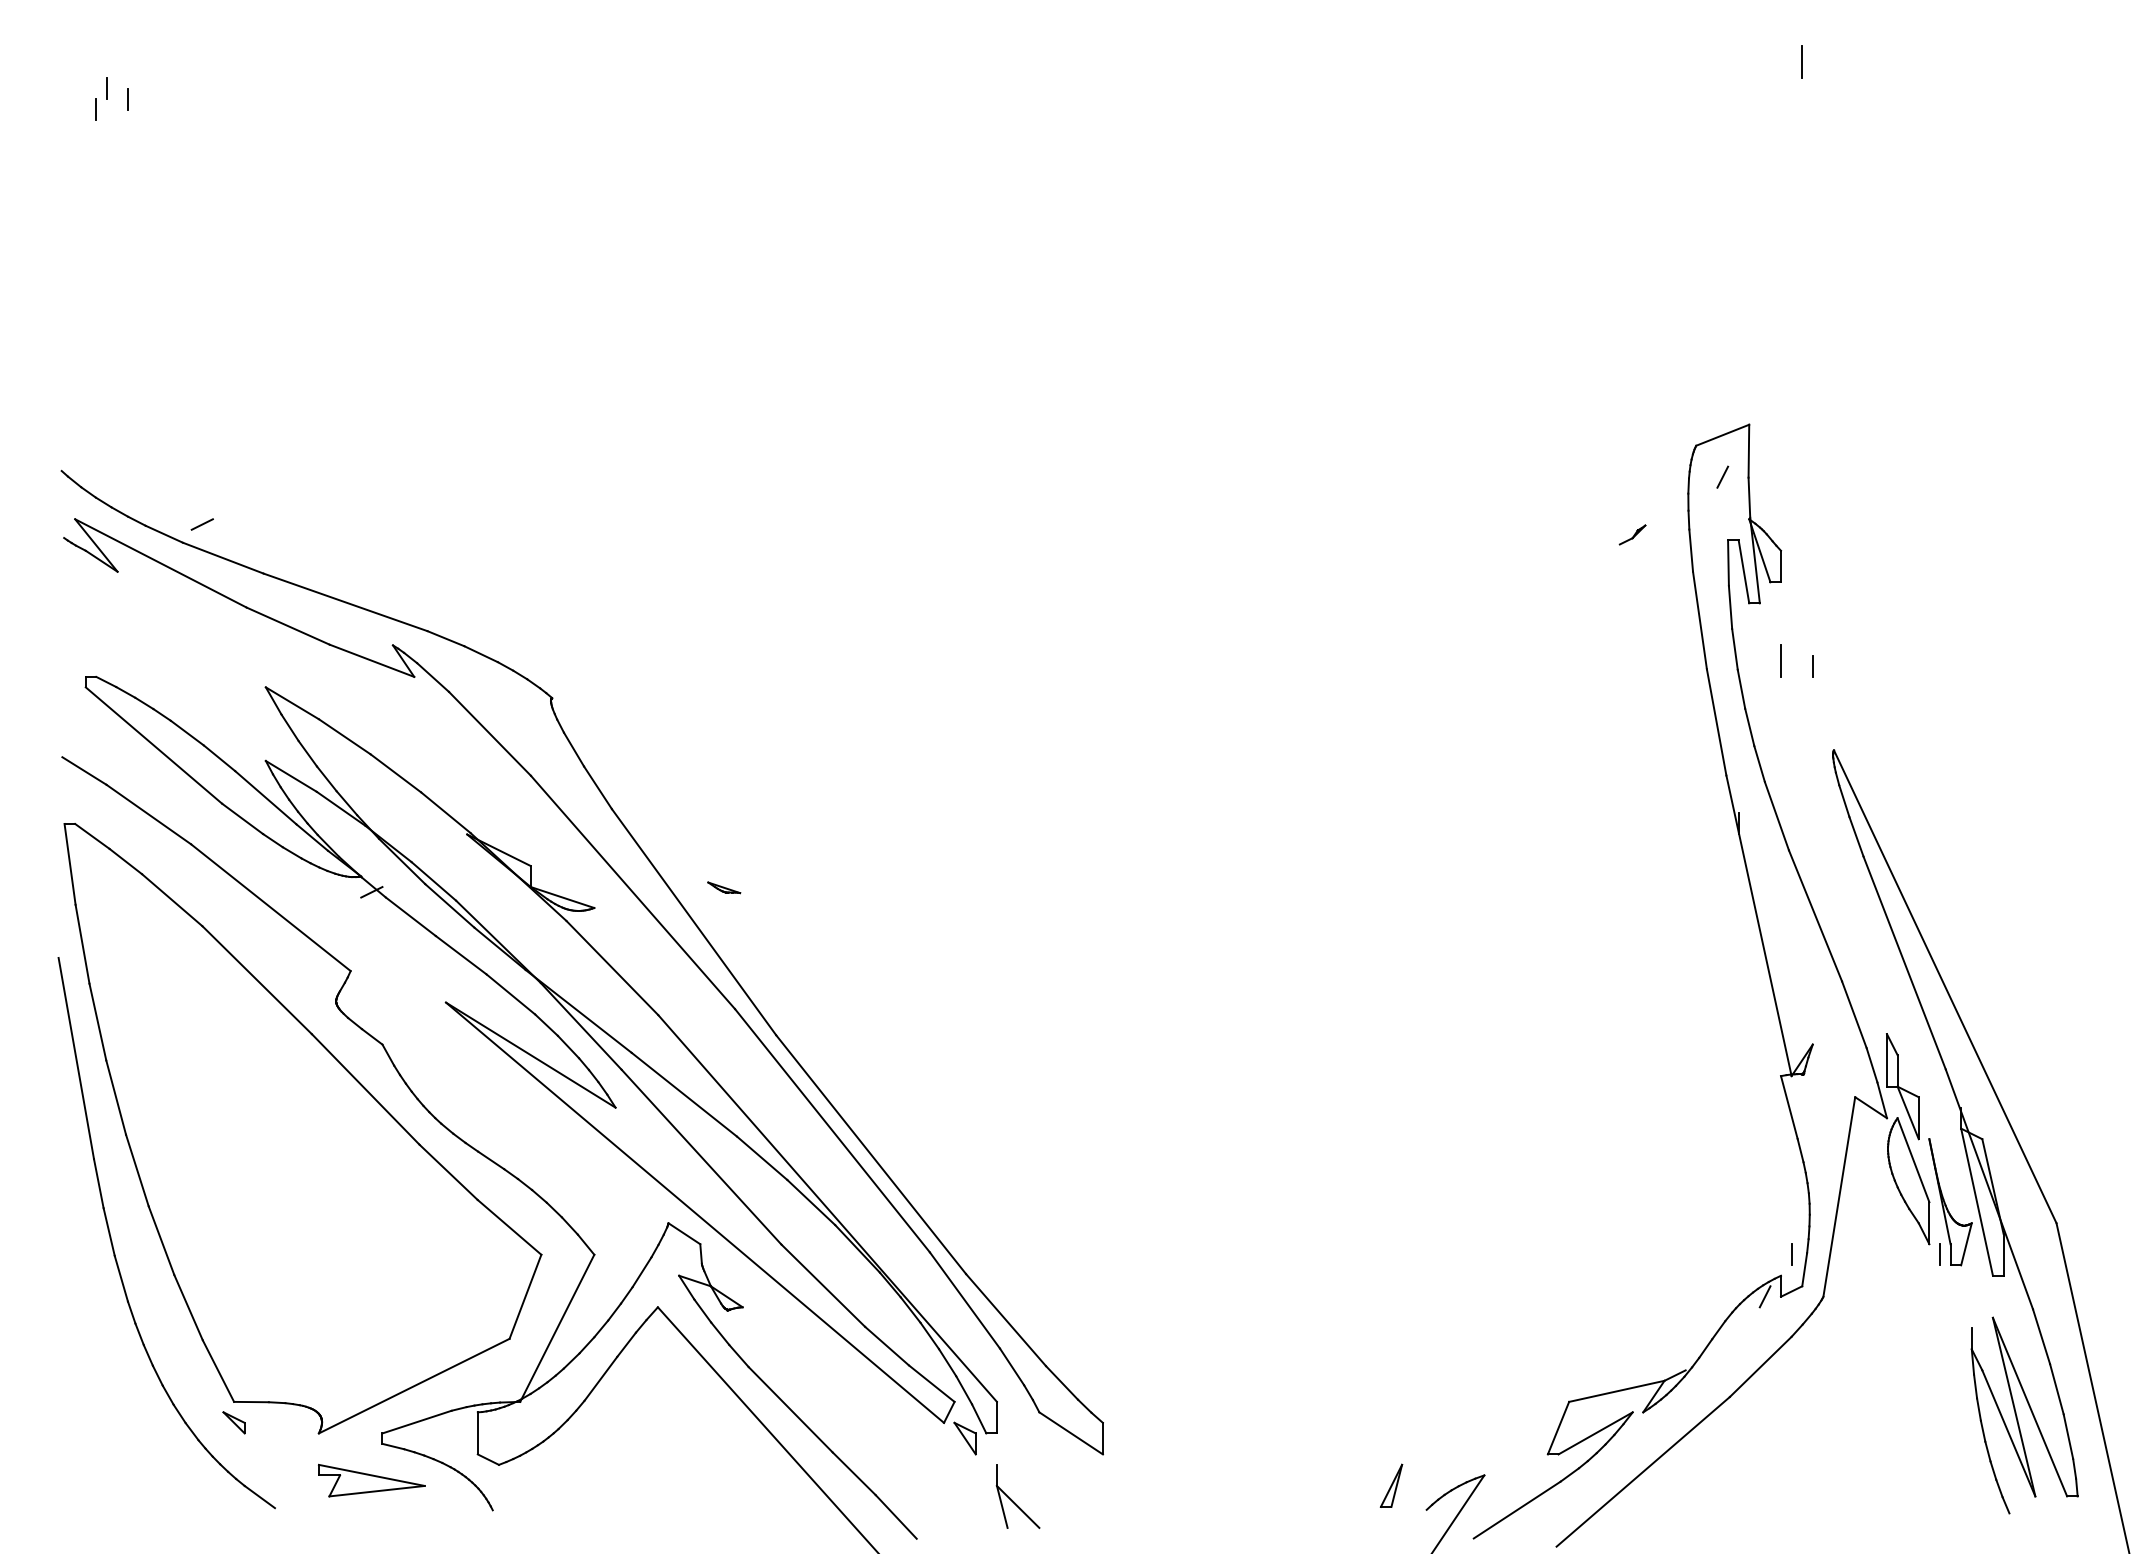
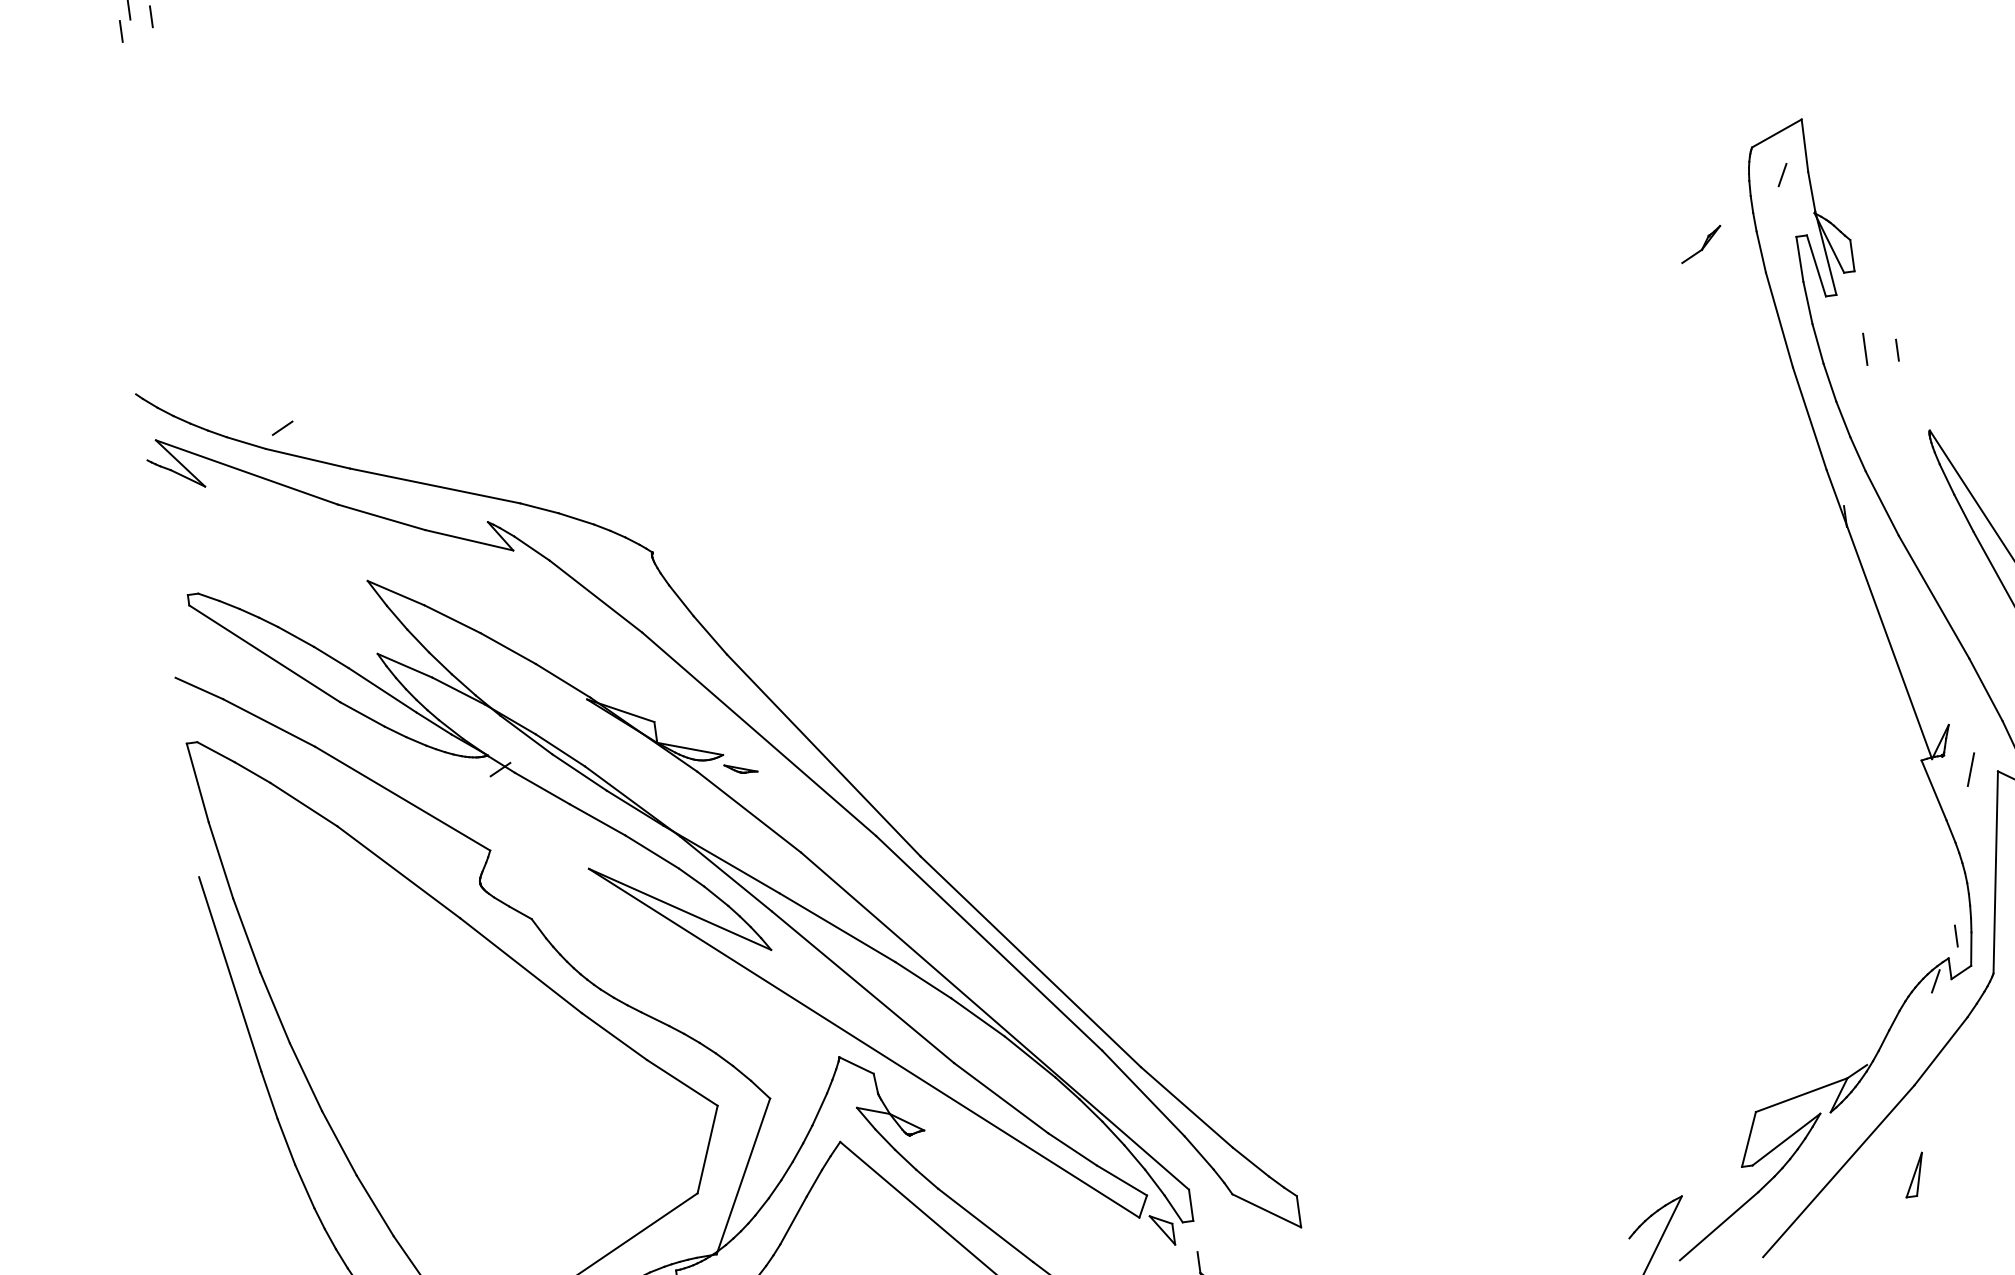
part: (1632, 534) -> (1700, 244), size x1.67
part: (724, 887) -> (741, 768), moved
line: (1828, 1091) -> (1970, 769), added
part: (1391, 1485) -> (1914, 1174), moved

